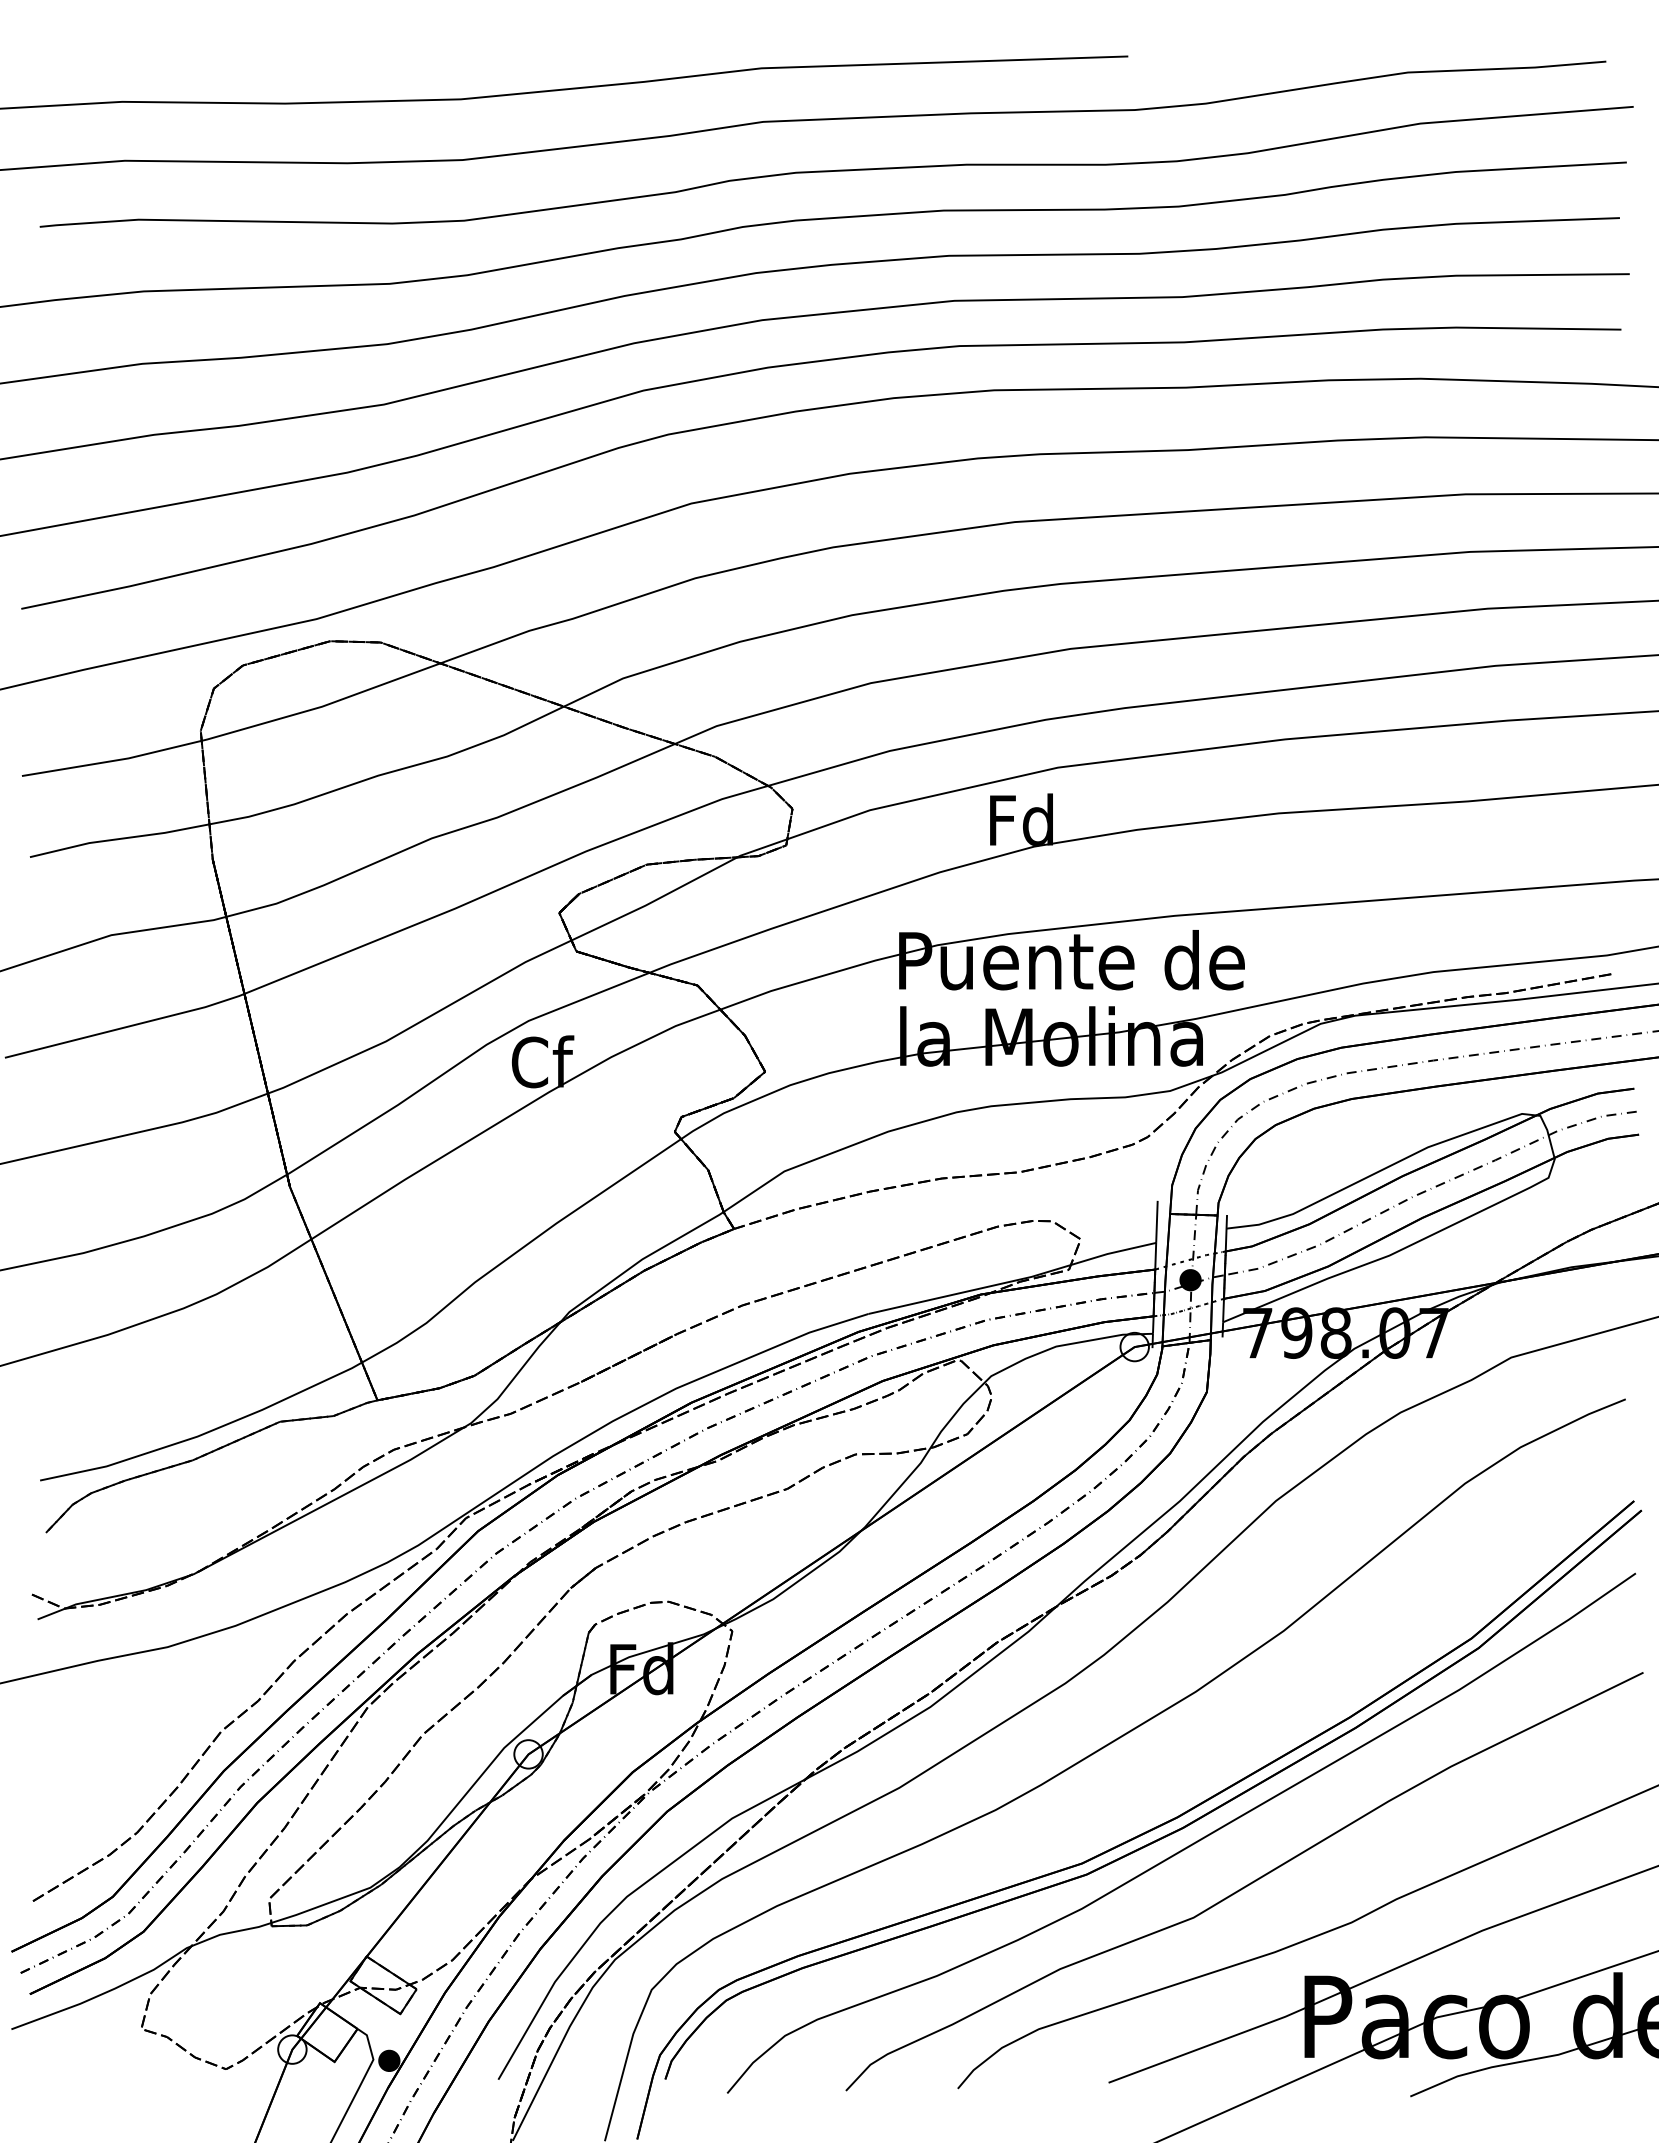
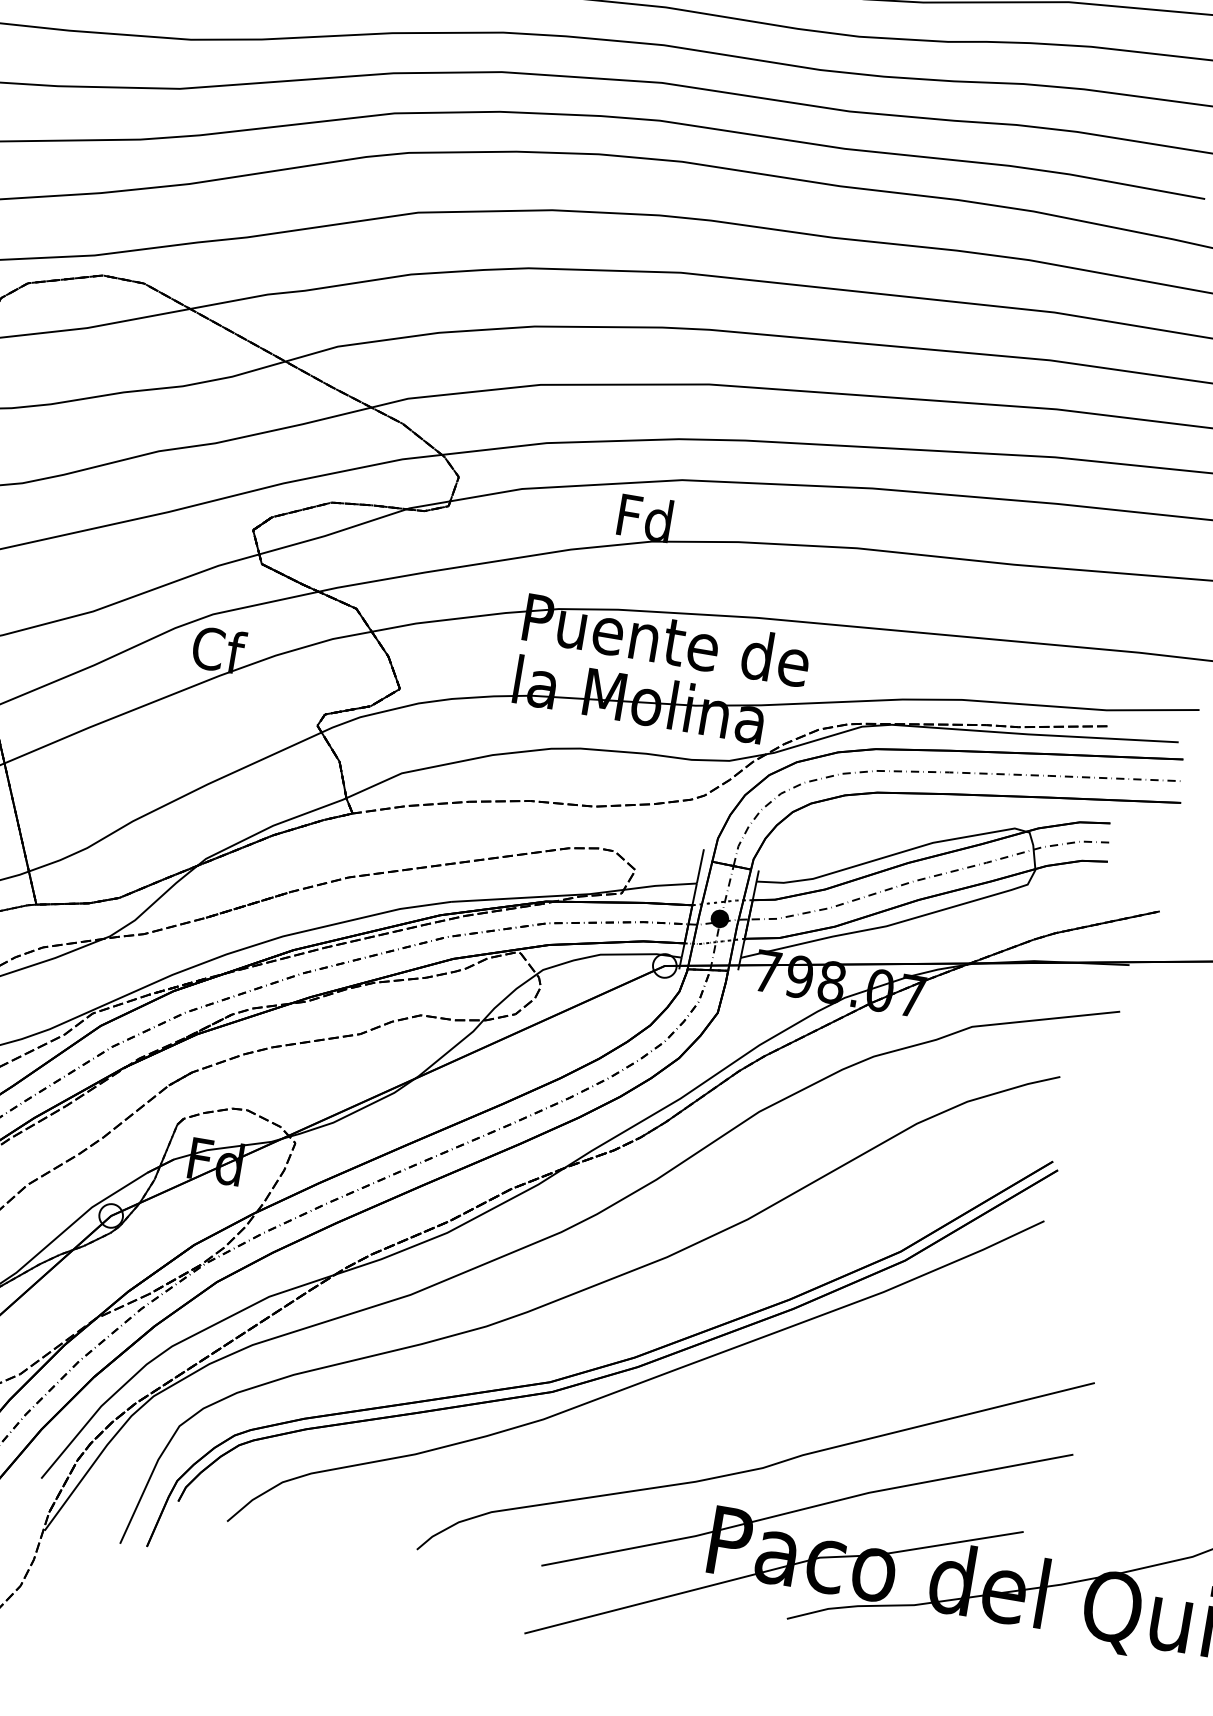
curve: (1245, 1885) -> (680, 1422), removed

